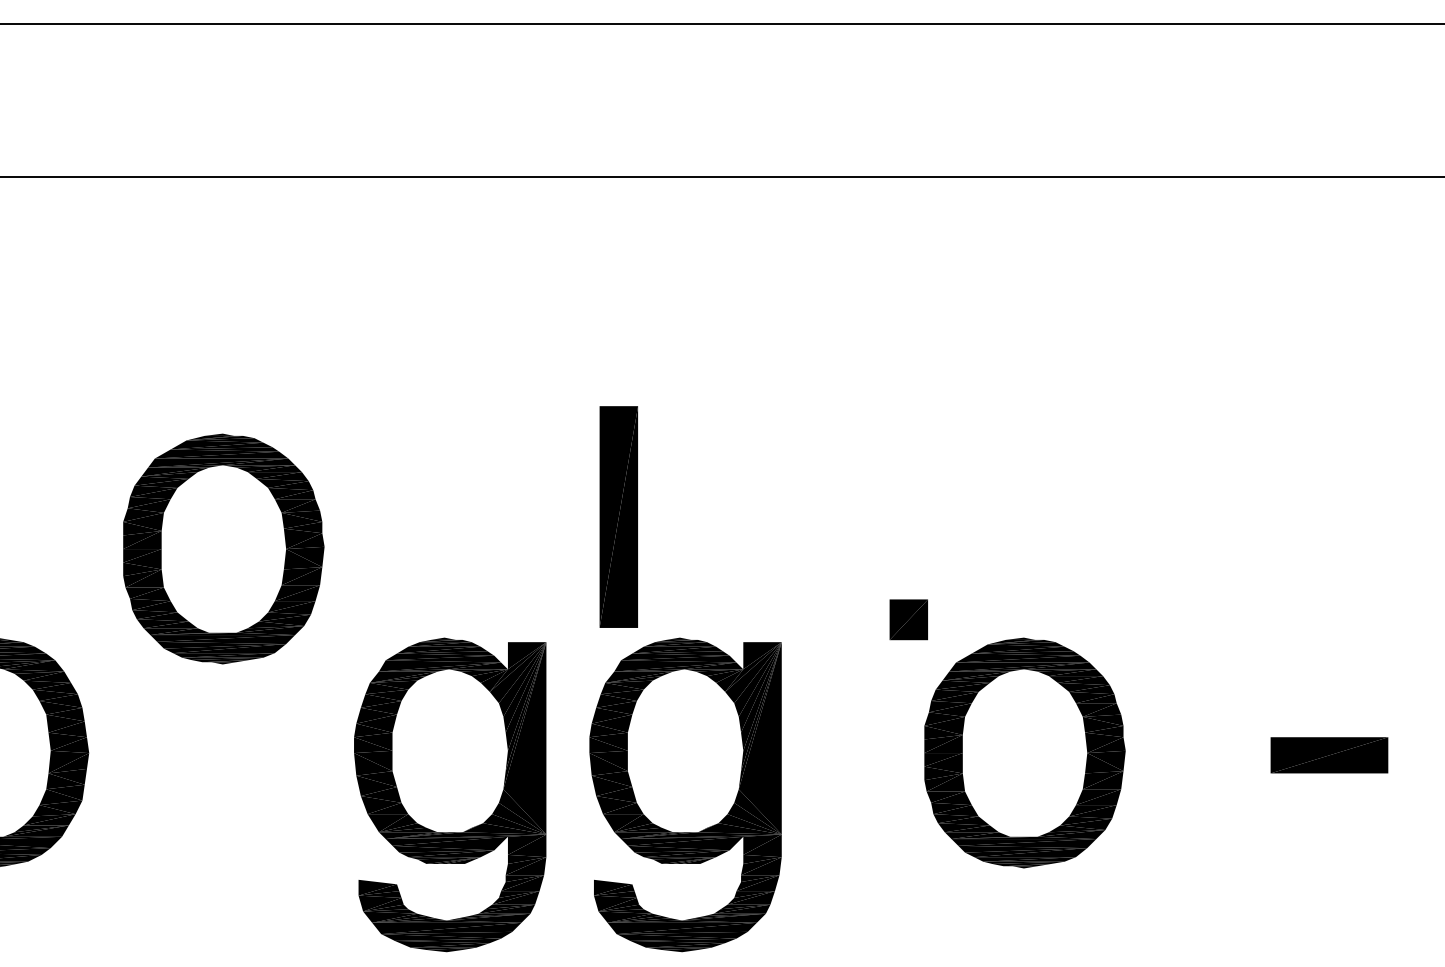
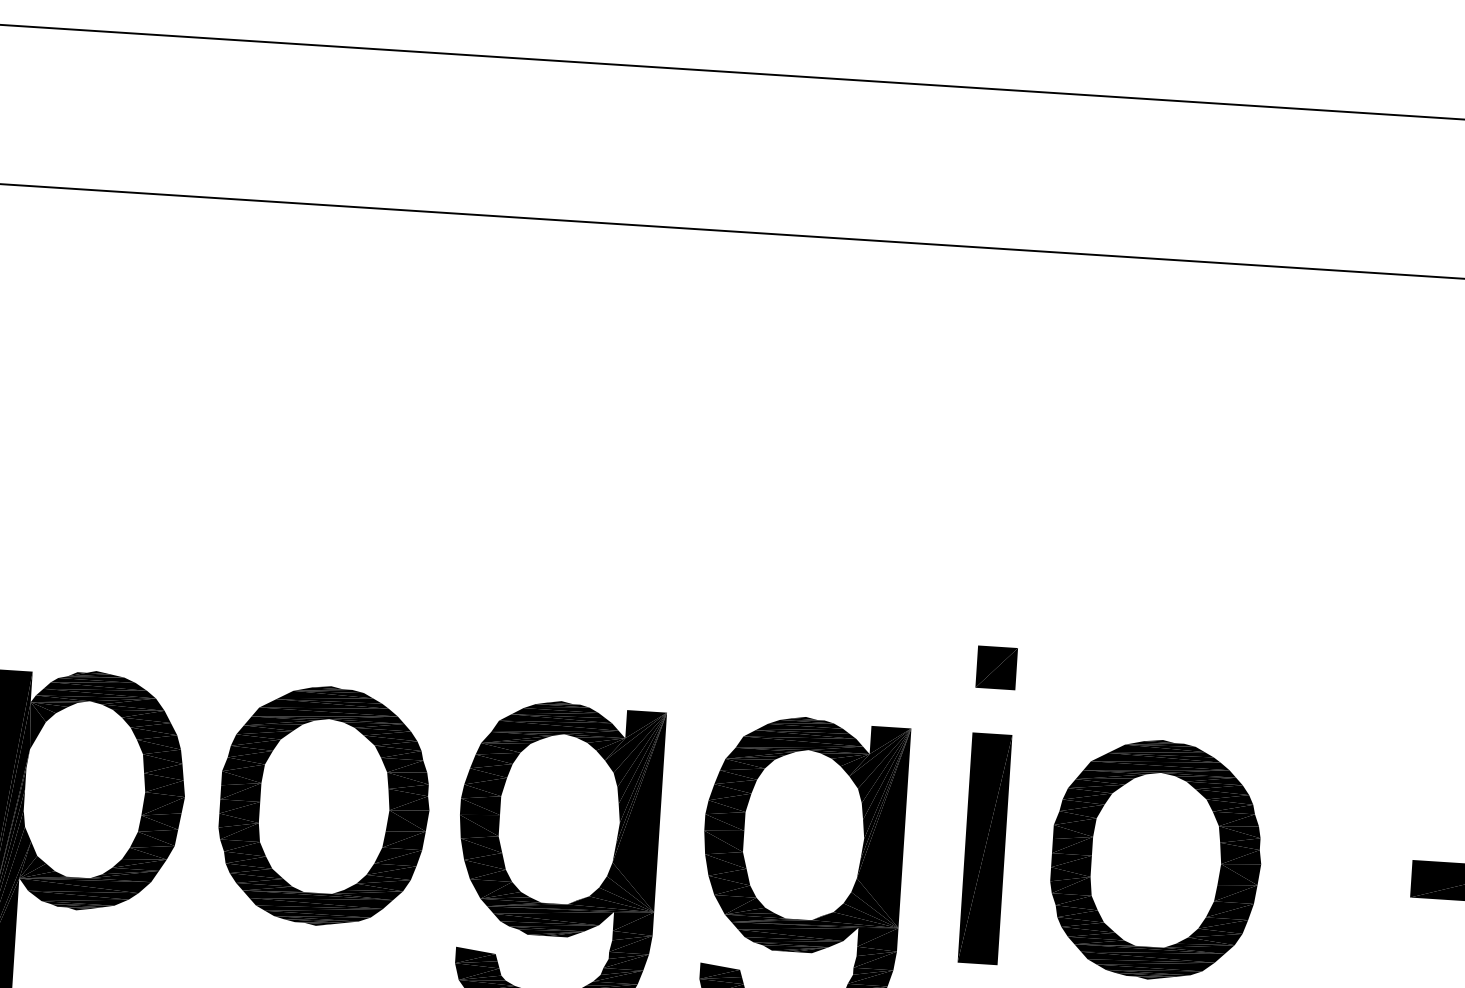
part: (618, 516) -> (984, 848), moved
part: (223, 548) -> (324, 805), moved
part: (908, 619) -> (996, 667), moved

